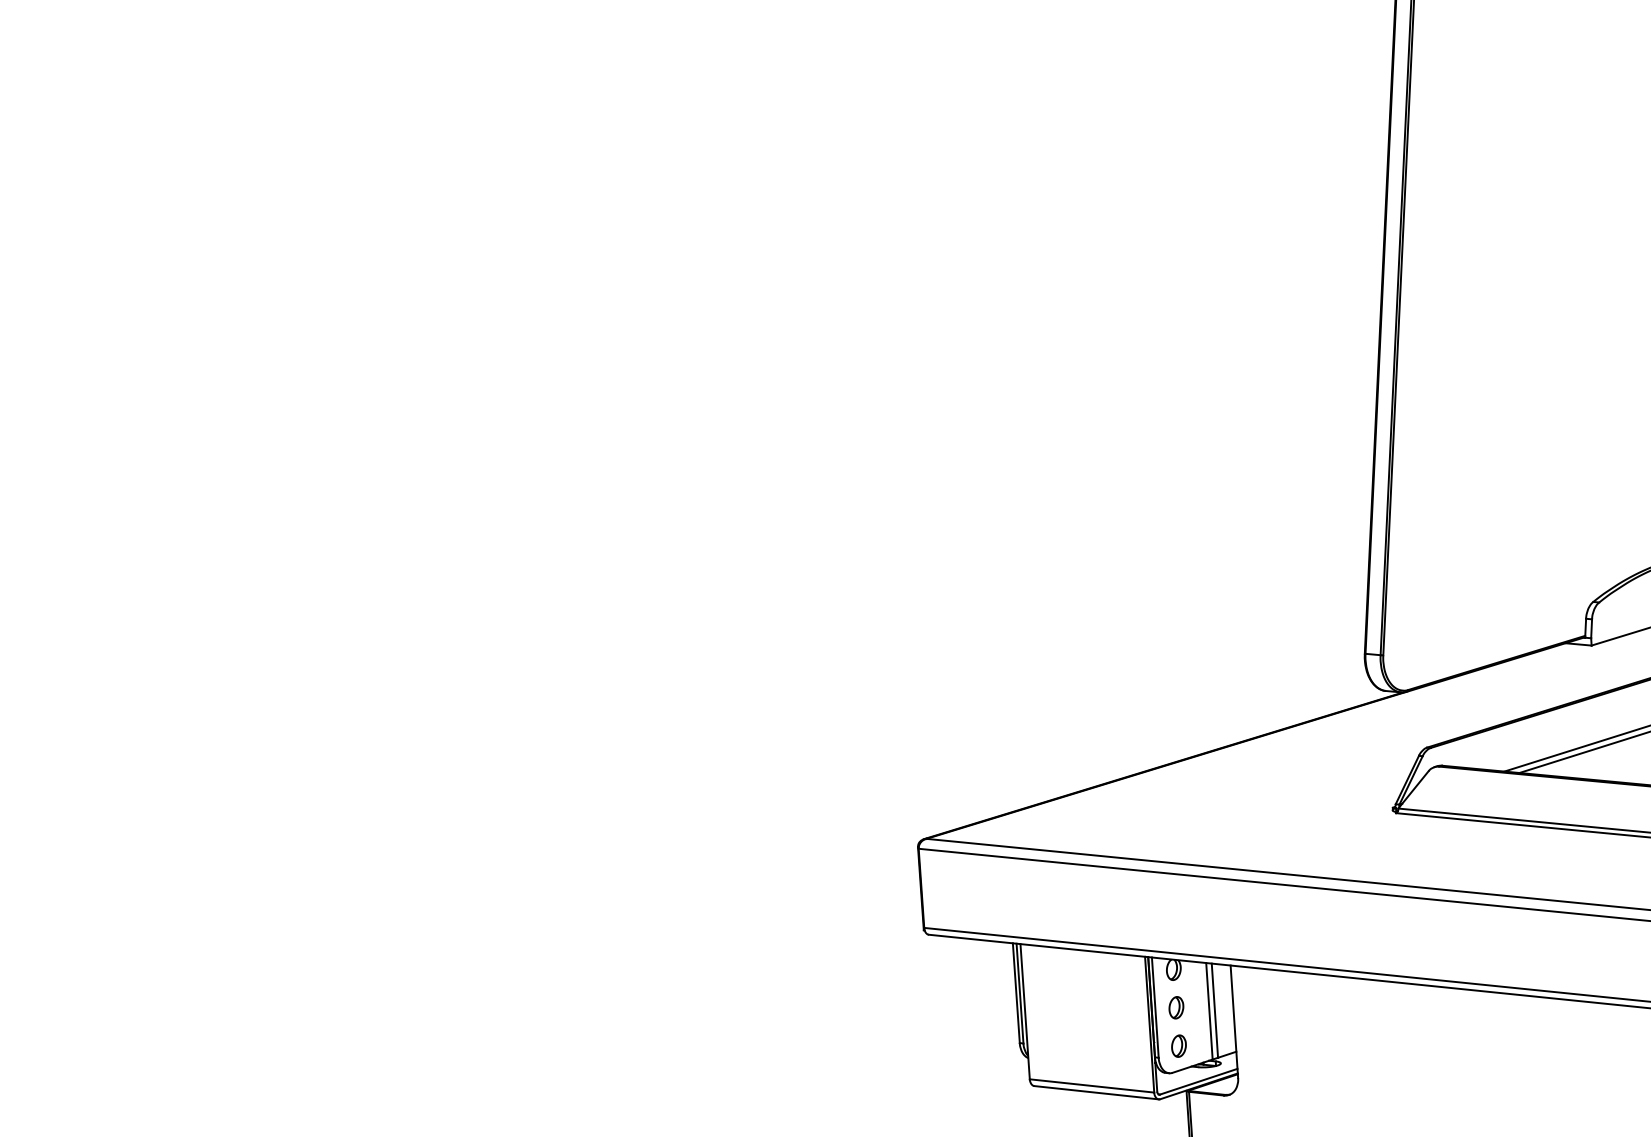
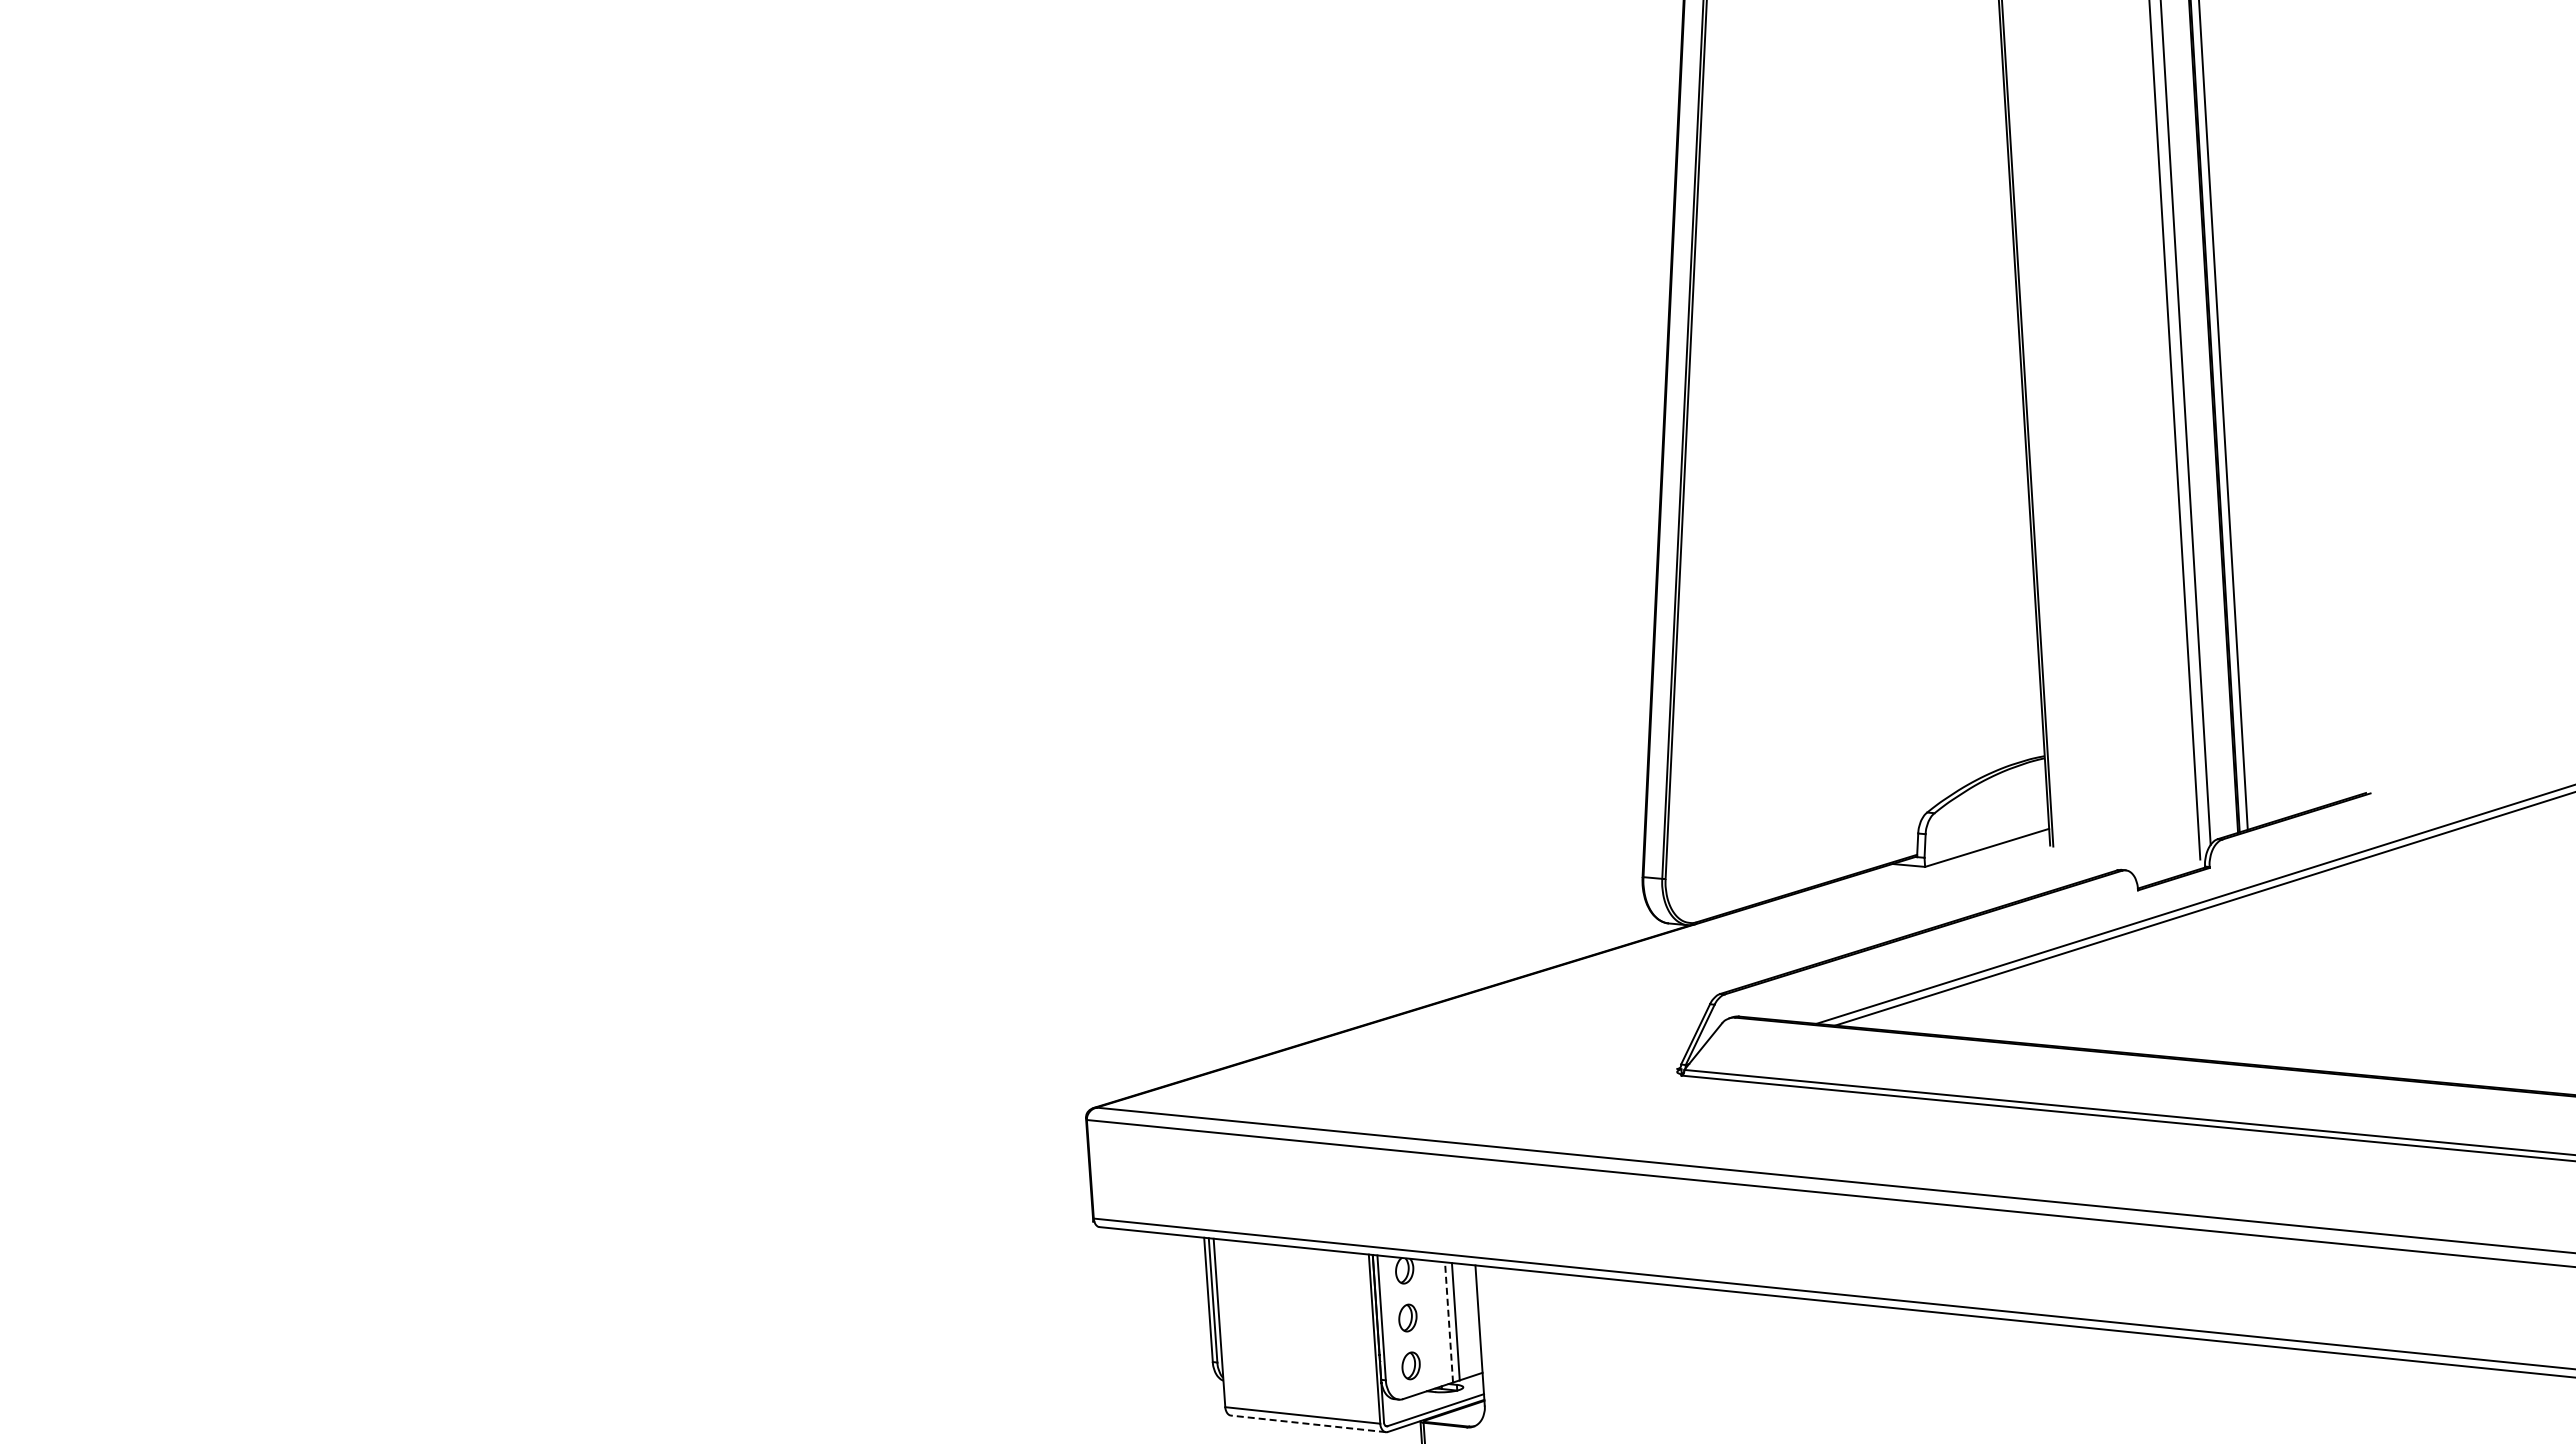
line: (1209, 1010) -> (1449, 1321), solid -> dashed
line: (1096, 1092) -> (1308, 1423), solid -> dashed

